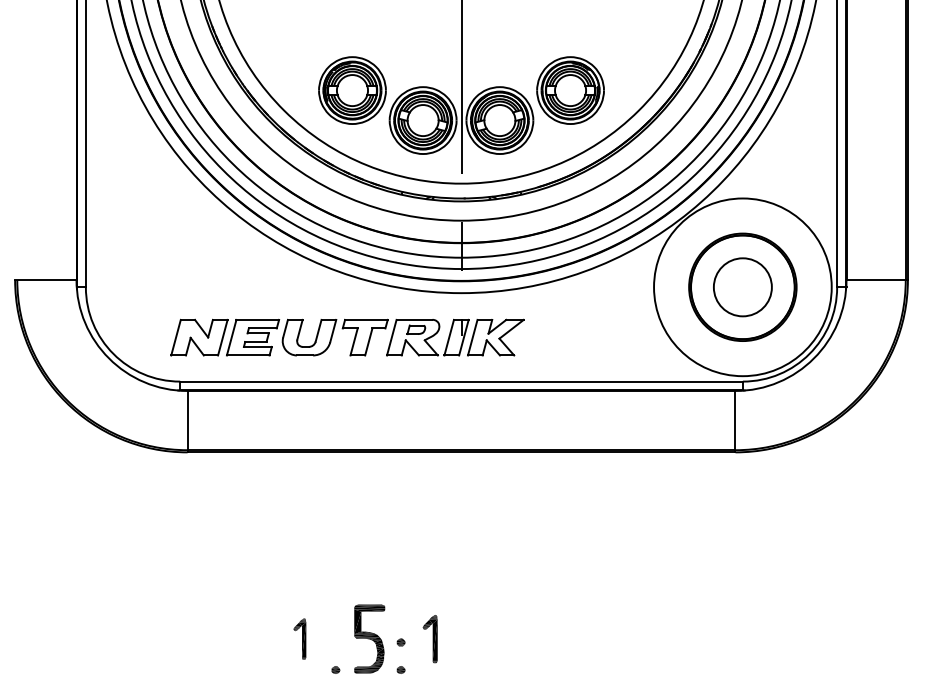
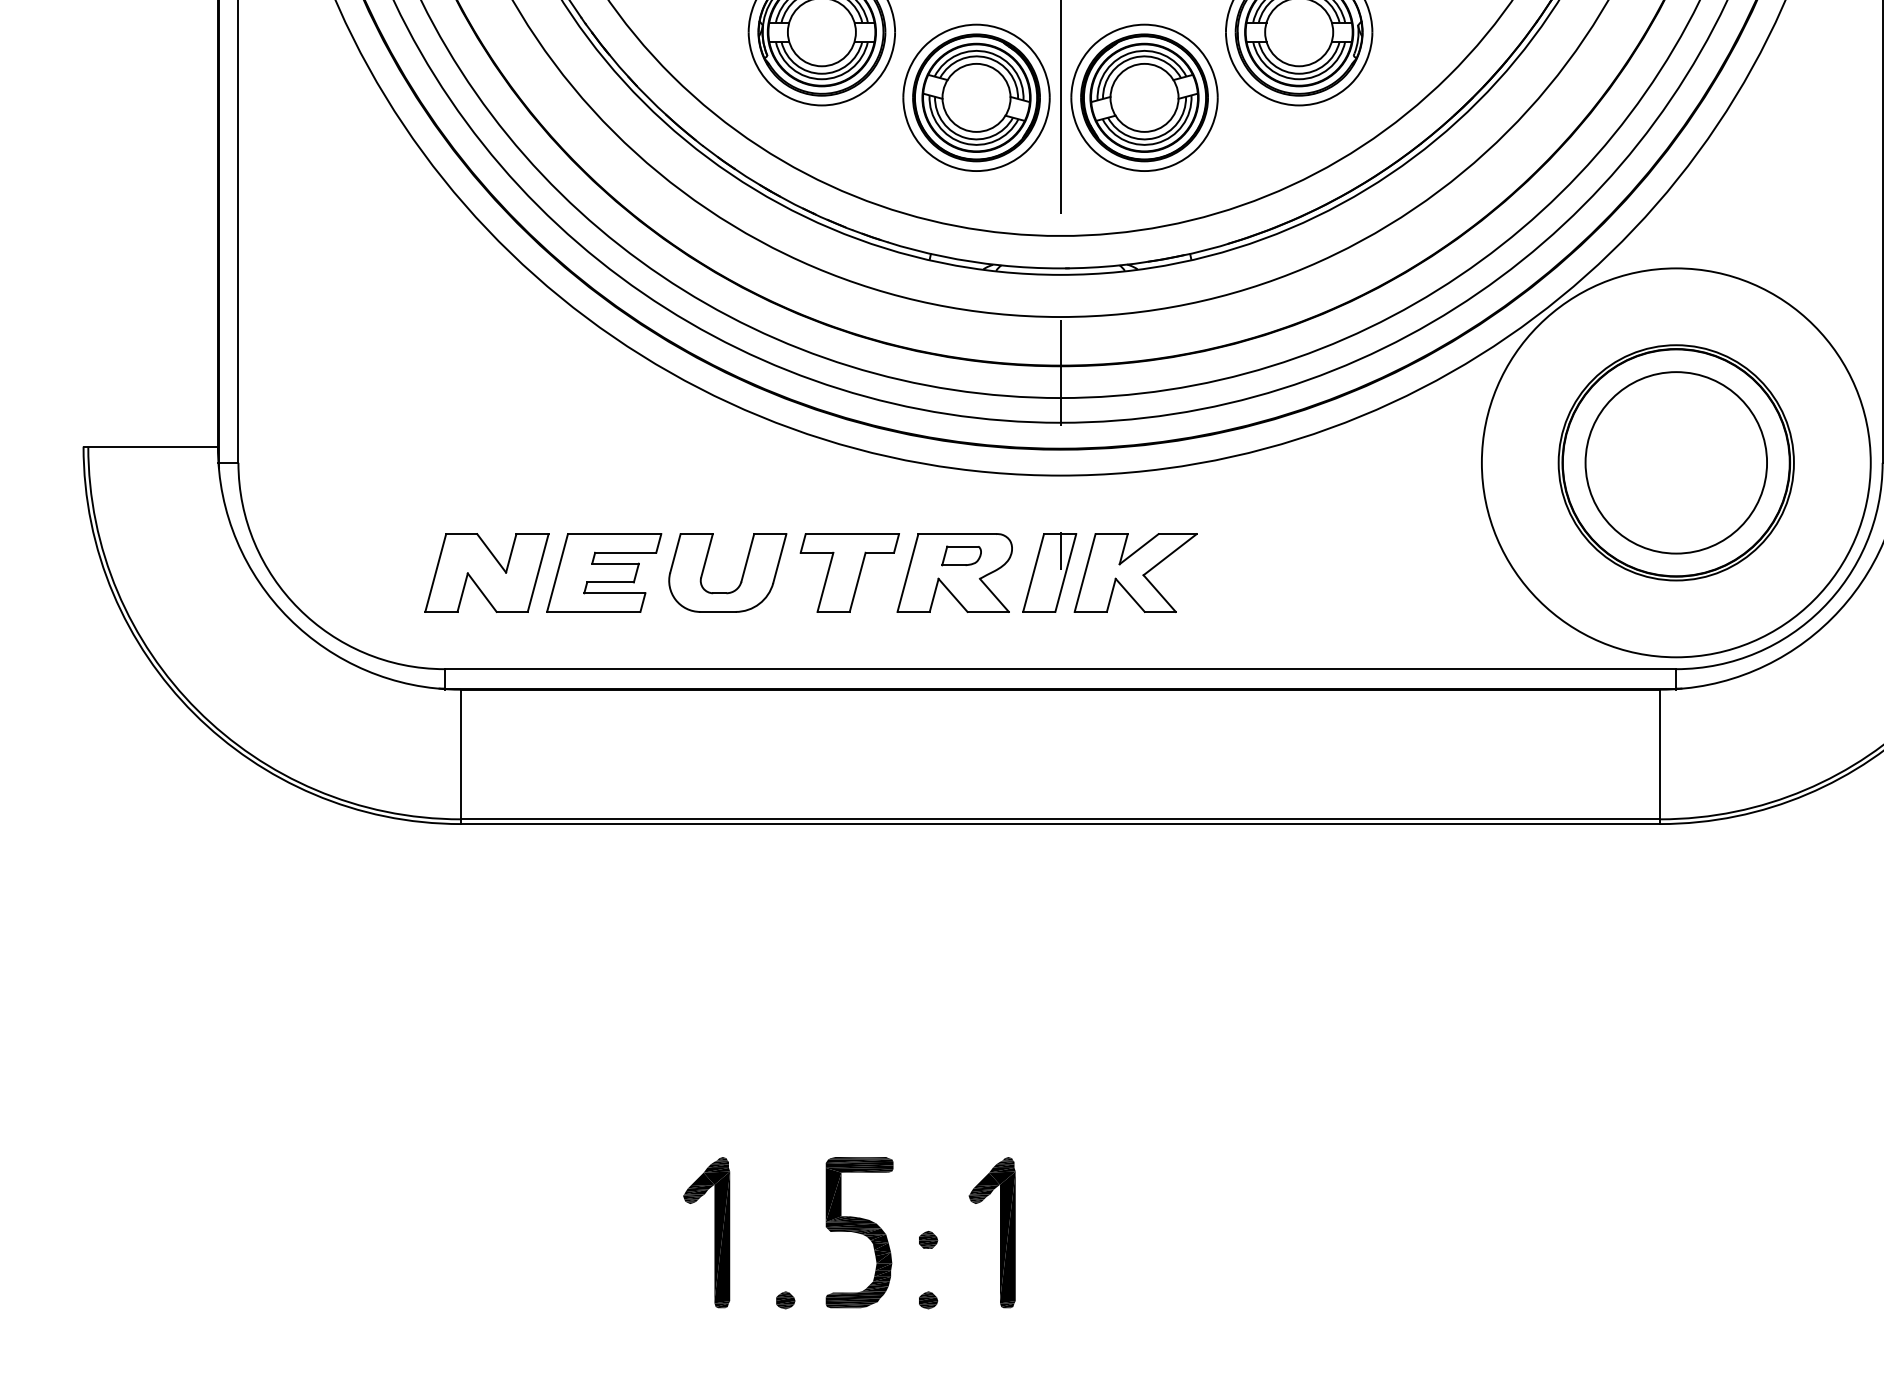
circle: (742, 286) -> (1675, 461), size x1.43
part: (299, 638) -> (705, 1231), size x1.67
part: (429, 638) -> (990, 1231), size x1.43

